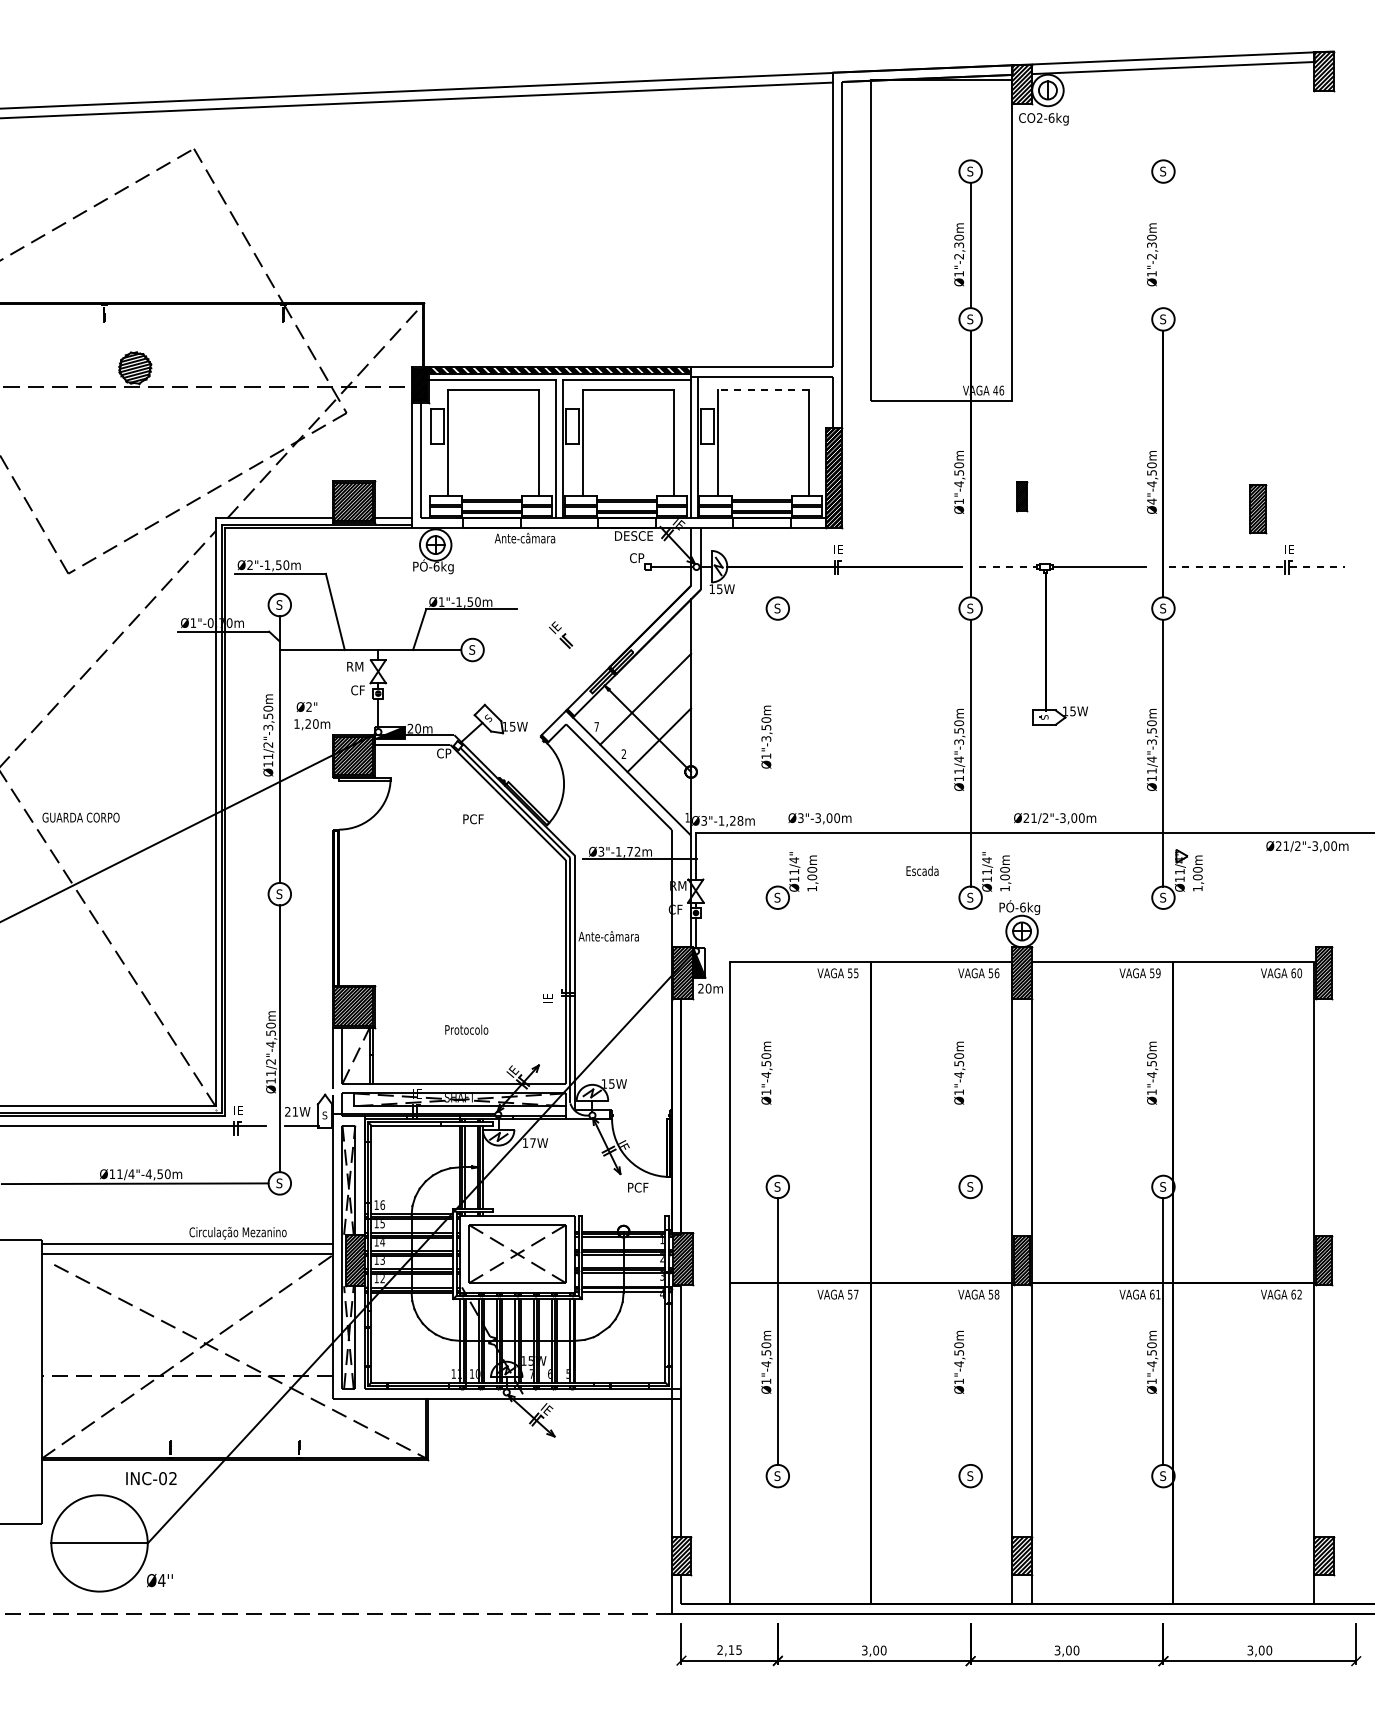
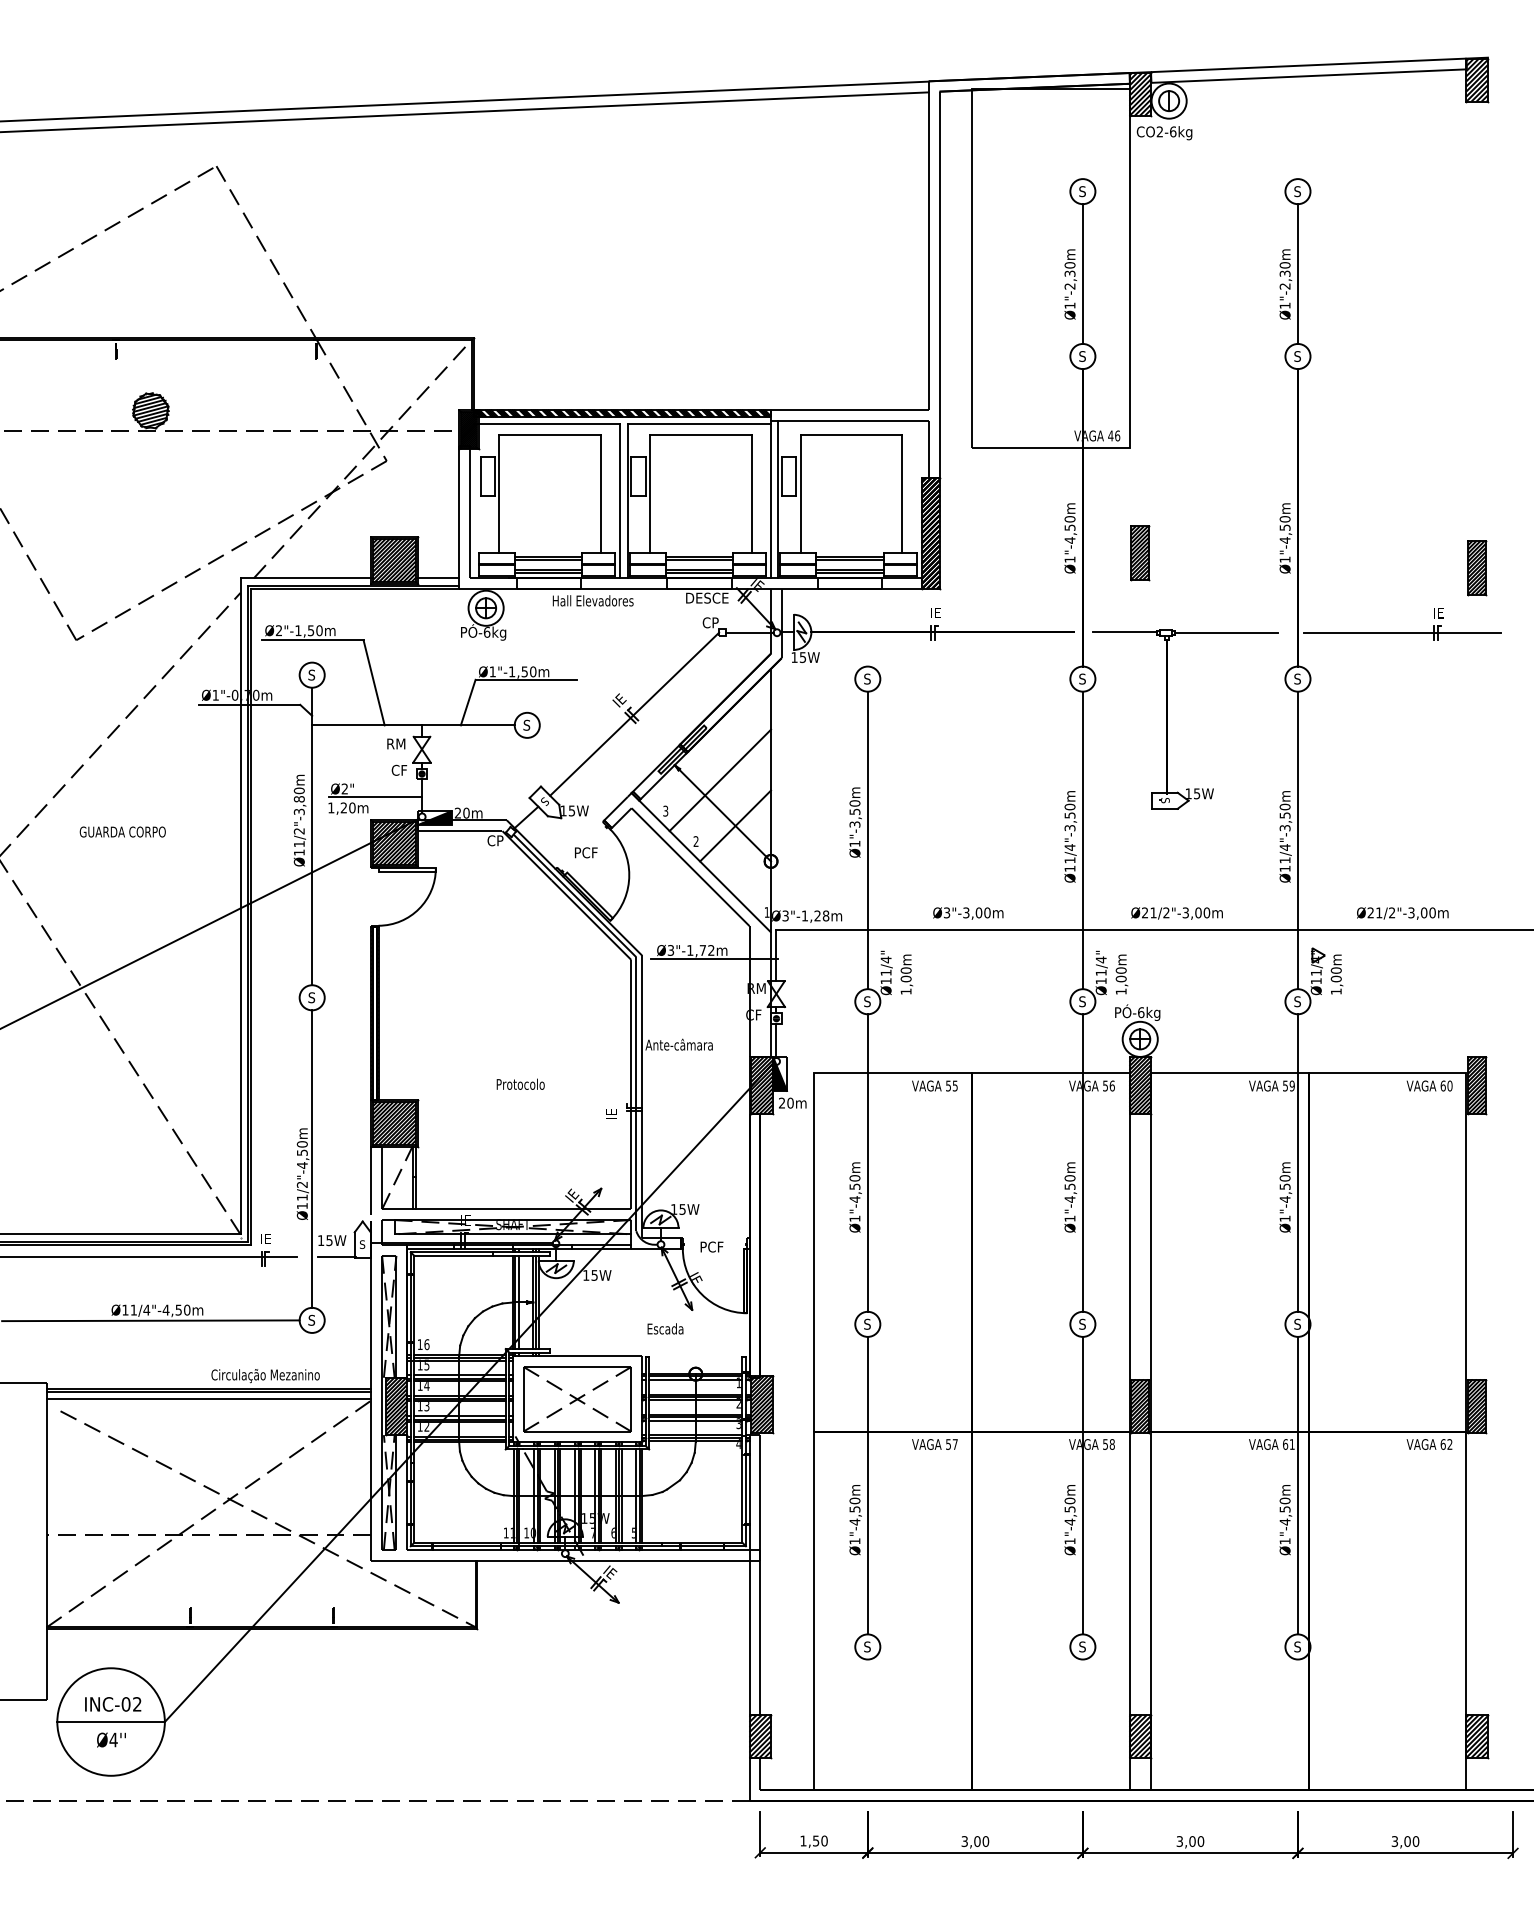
line: (1163, 245) -> (1298, 274), added
line: (763, 389) -> (851, 434), dashed -> solid
part: (1022, 496) -> (1140, 554), size x1.67
text: (1151, 501) -> (1284, 559), Ø4"-4,50m -> Ø1"-4,50m
part: (1258, 509) -> (1477, 568), moved
text: (531, 537) -> (592, 599), Ante-câmara -> Hall Elevadores
line: (1008, 566) -> (1125, 632), dashed -> solid
line: (1257, 567) -> (1402, 633), dashed -> solid
line: (568, 640) -> (634, 714), added
line: (336, 714) -> (375, 797), added
text: (268, 716) -> (299, 799), Ø11/2"-3,50m -> Ø11/2"-3,80m
text: (596, 726) -> (665, 810), 7 -> 3
line: (777, 752) -> (867, 839), added
text: (80, 817) -> (122, 831), moved
text: (819, 818) -> (967, 913), moved
text: (473, 819) -> (586, 853), moved
text: (1307, 846) -> (1402, 913), moved
text: (922, 870) -> (665, 1328), moved
text: (466, 1029) -> (520, 1084), moved
line: (777, 1042) -> (867, 1163), added
line: (970, 1042) -> (1082, 1163), added
line: (1163, 1042) -> (1298, 1163), added
text: (291, 1111) -> (325, 1240), 21W -> 15W
text: (532, 1143) -> (594, 1275), 17W -> 15W
text: (638, 1187) -> (712, 1246), moved
line: (187, 1247) -> (209, 1391), added
line: (970, 1331) -> (1082, 1485), added
text: (151, 1478) -> (113, 1704), moved
text: (159, 1580) -> (111, 1739), moved
text: (729, 1649) -> (813, 1840), 2,15 -> 1,50

